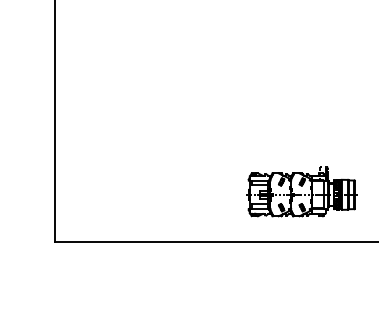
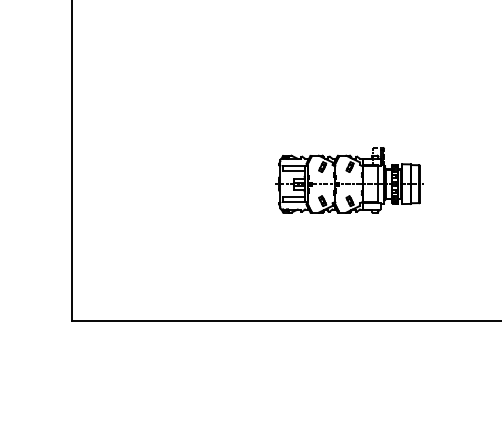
part: (301, 191) -> (349, 179), moved

